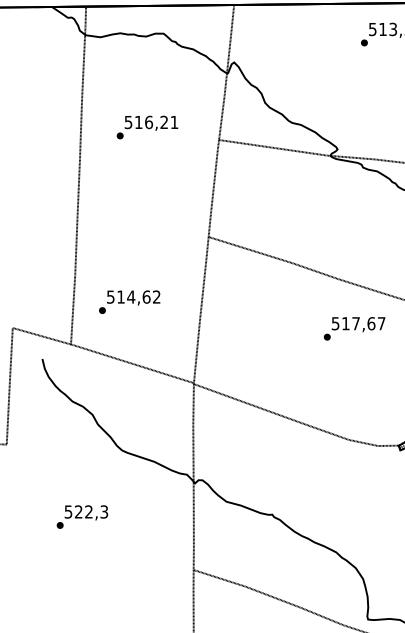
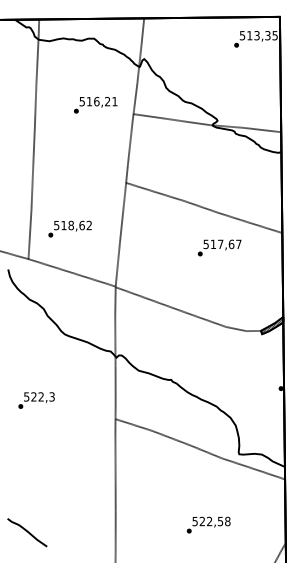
text: (147, 127) -> (95, 105), moved
text: (131, 297) -> (71, 225), 514,62 -> 518,62
text: (354, 328) -> (219, 247), moved
text: (82, 516) -> (36, 400), moved

